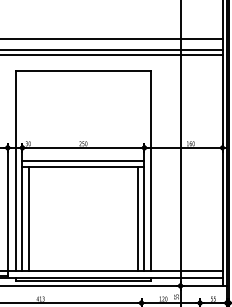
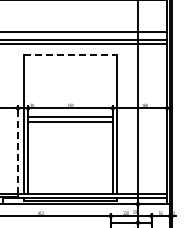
line: (83, 71) -> (70, 55), solid -> dashed
line: (7, 208) -> (17, 150), solid -> dashed
line: (28, 218) -> (32, 157), removed
line: (138, 218) -> (108, 157), removed

